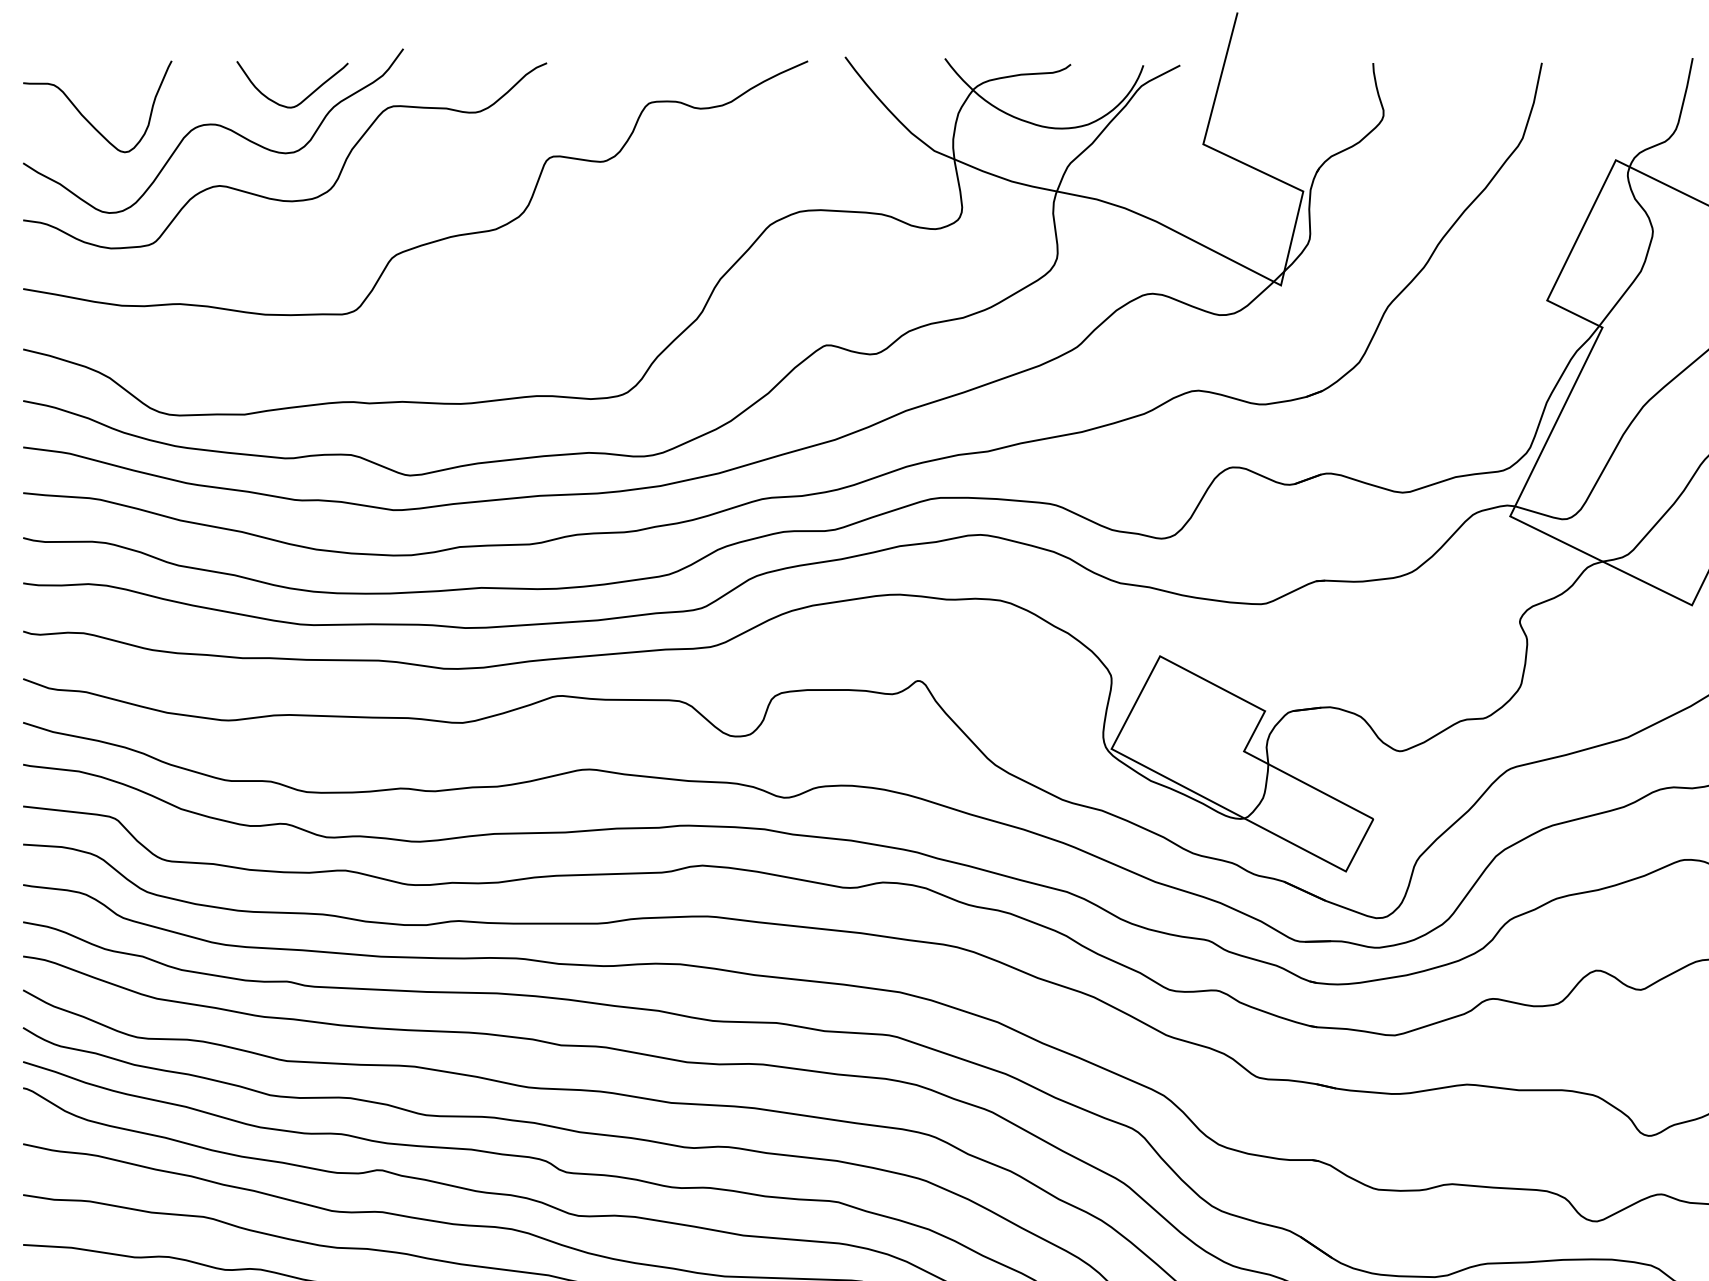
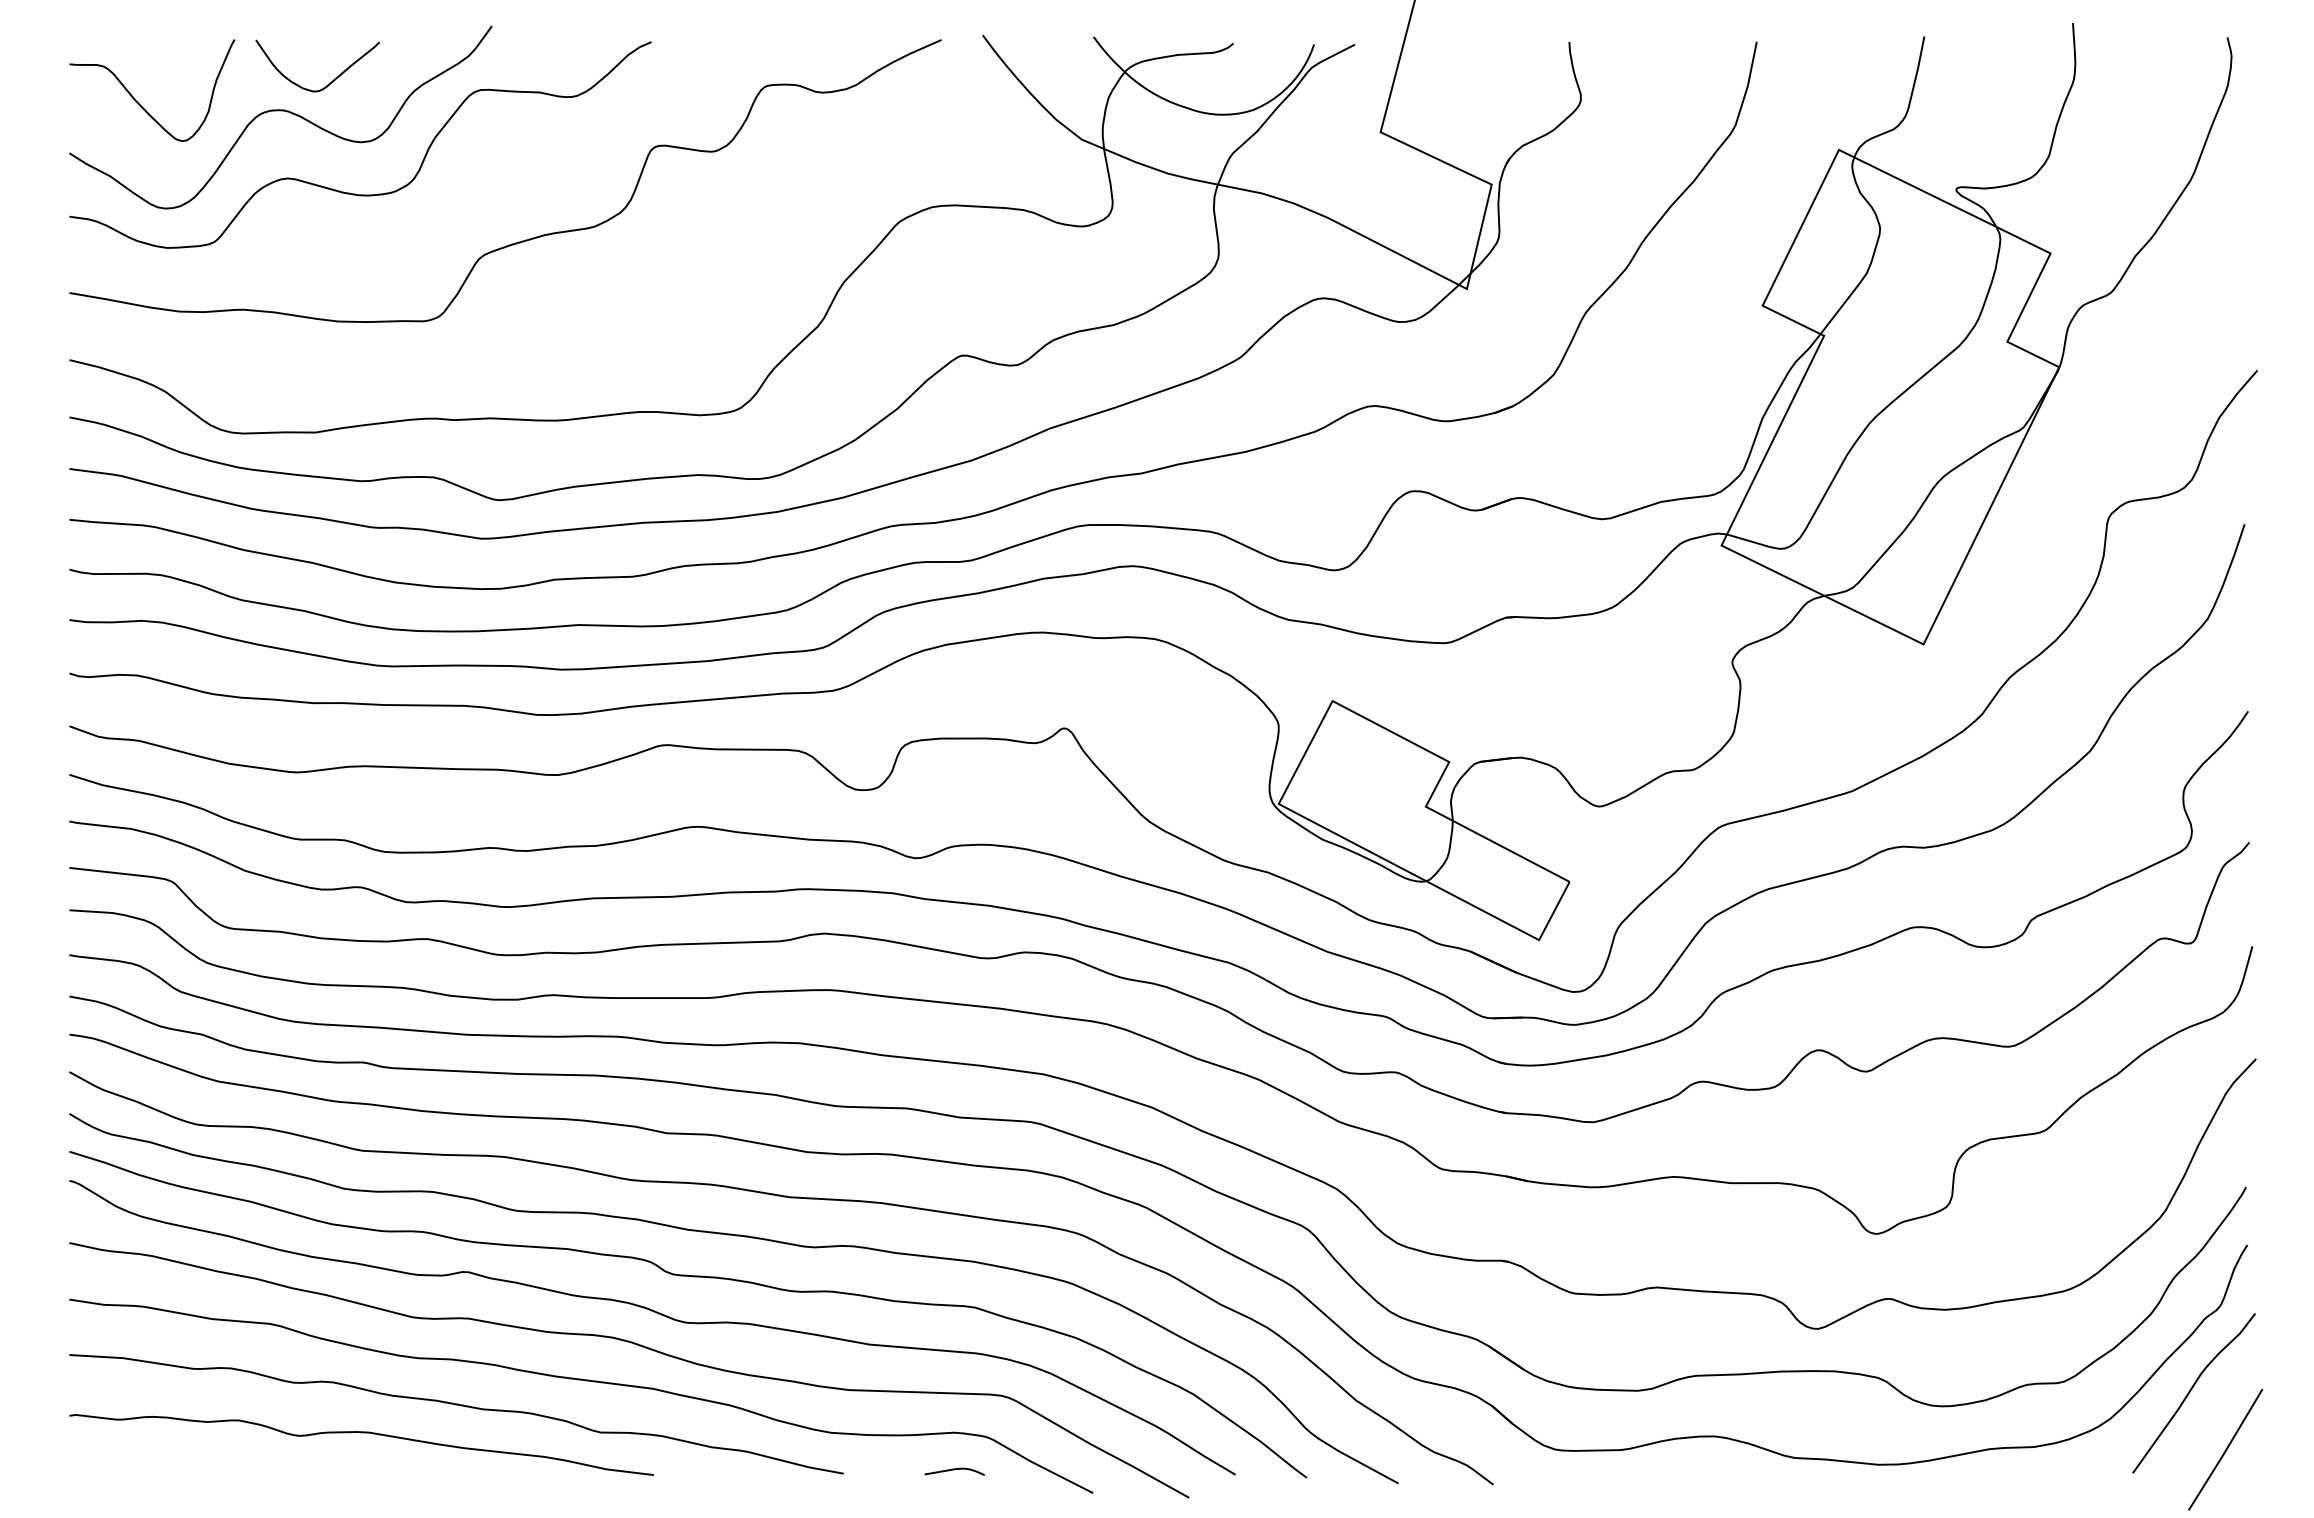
curve: (302, 100) -> (328, 83), moved

